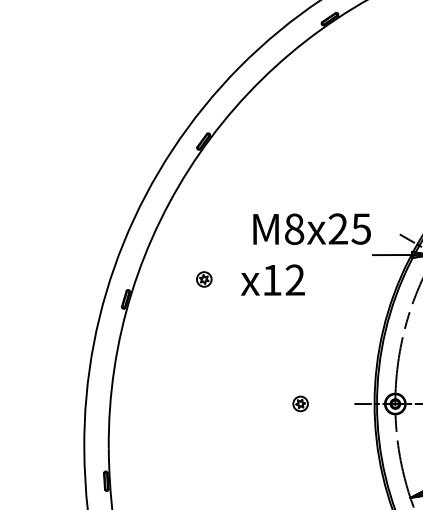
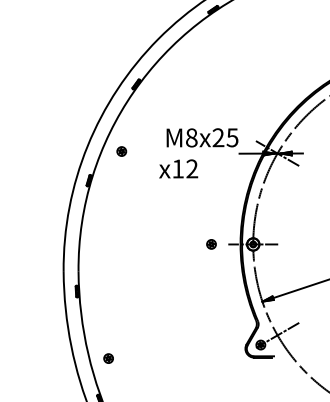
part: (203, 279) -> (121, 151), moved
part: (300, 404) -> (211, 244), moved

